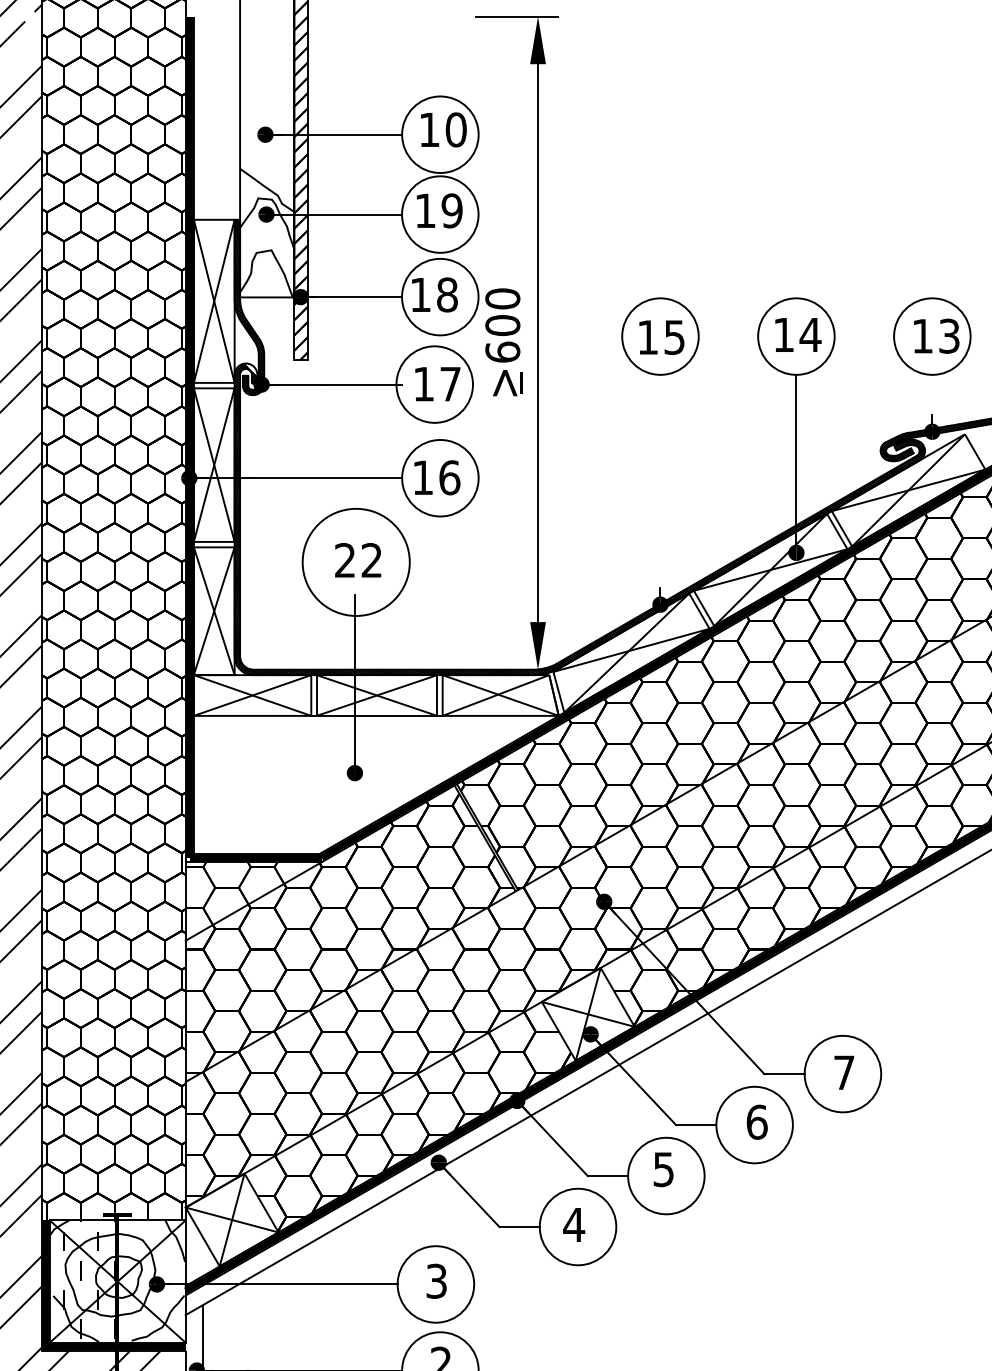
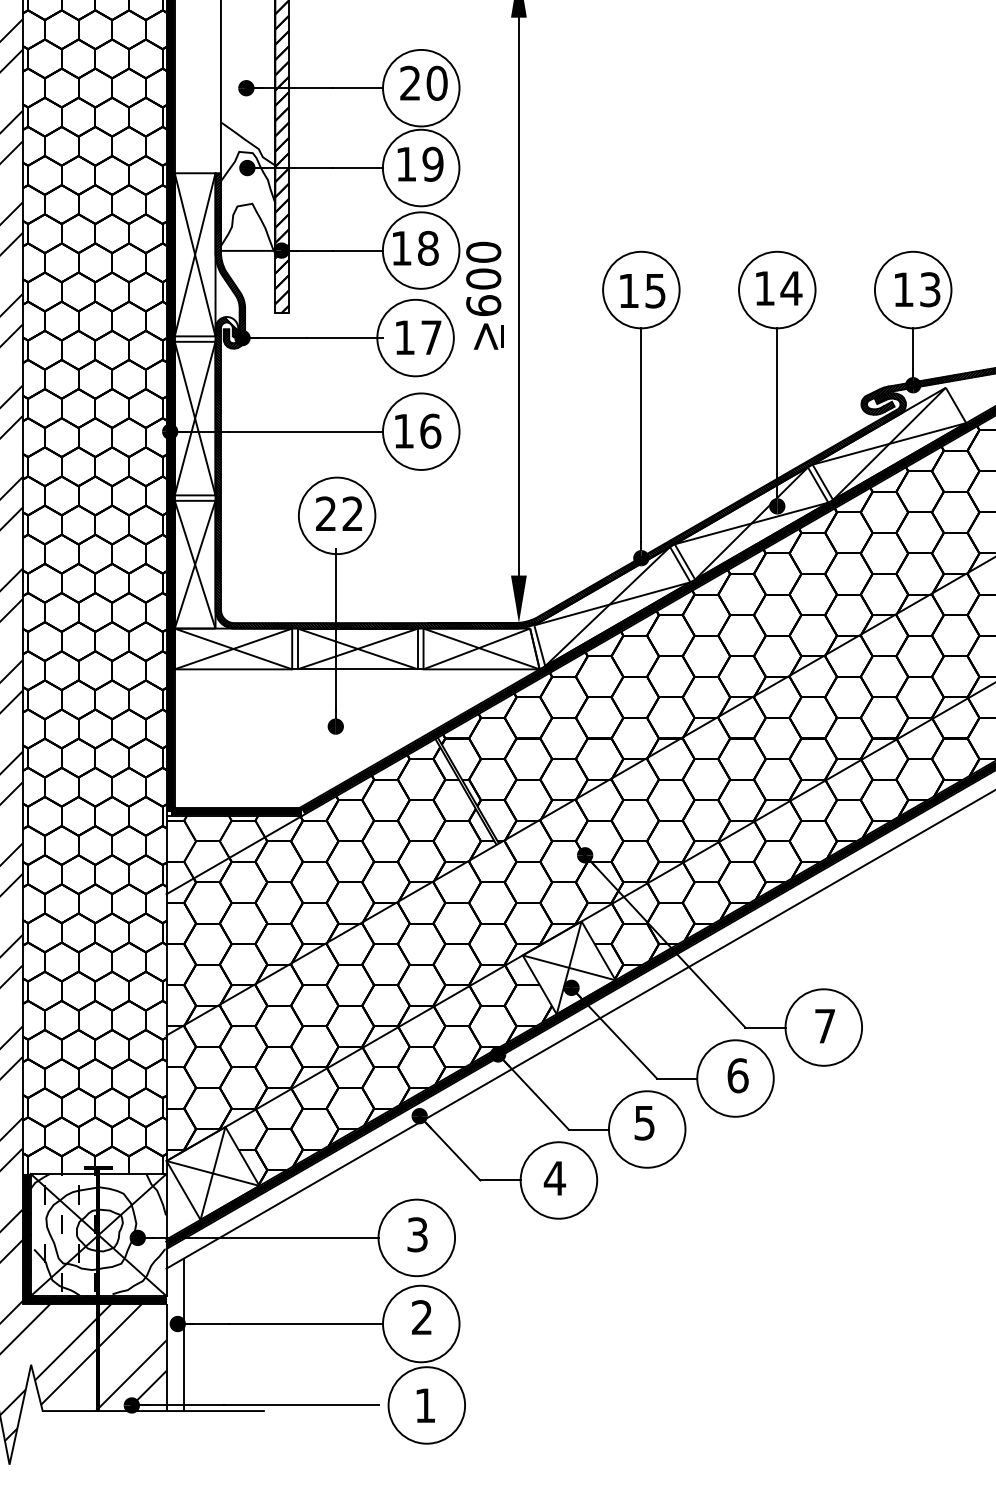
text: (428, 129) -> (409, 82), 10 -> 20
line: (932, 395) -> (913, 348), added
line: (660, 481) -> (641, 434), added
circle: (355, 562) -> (336, 515), size x0.71

